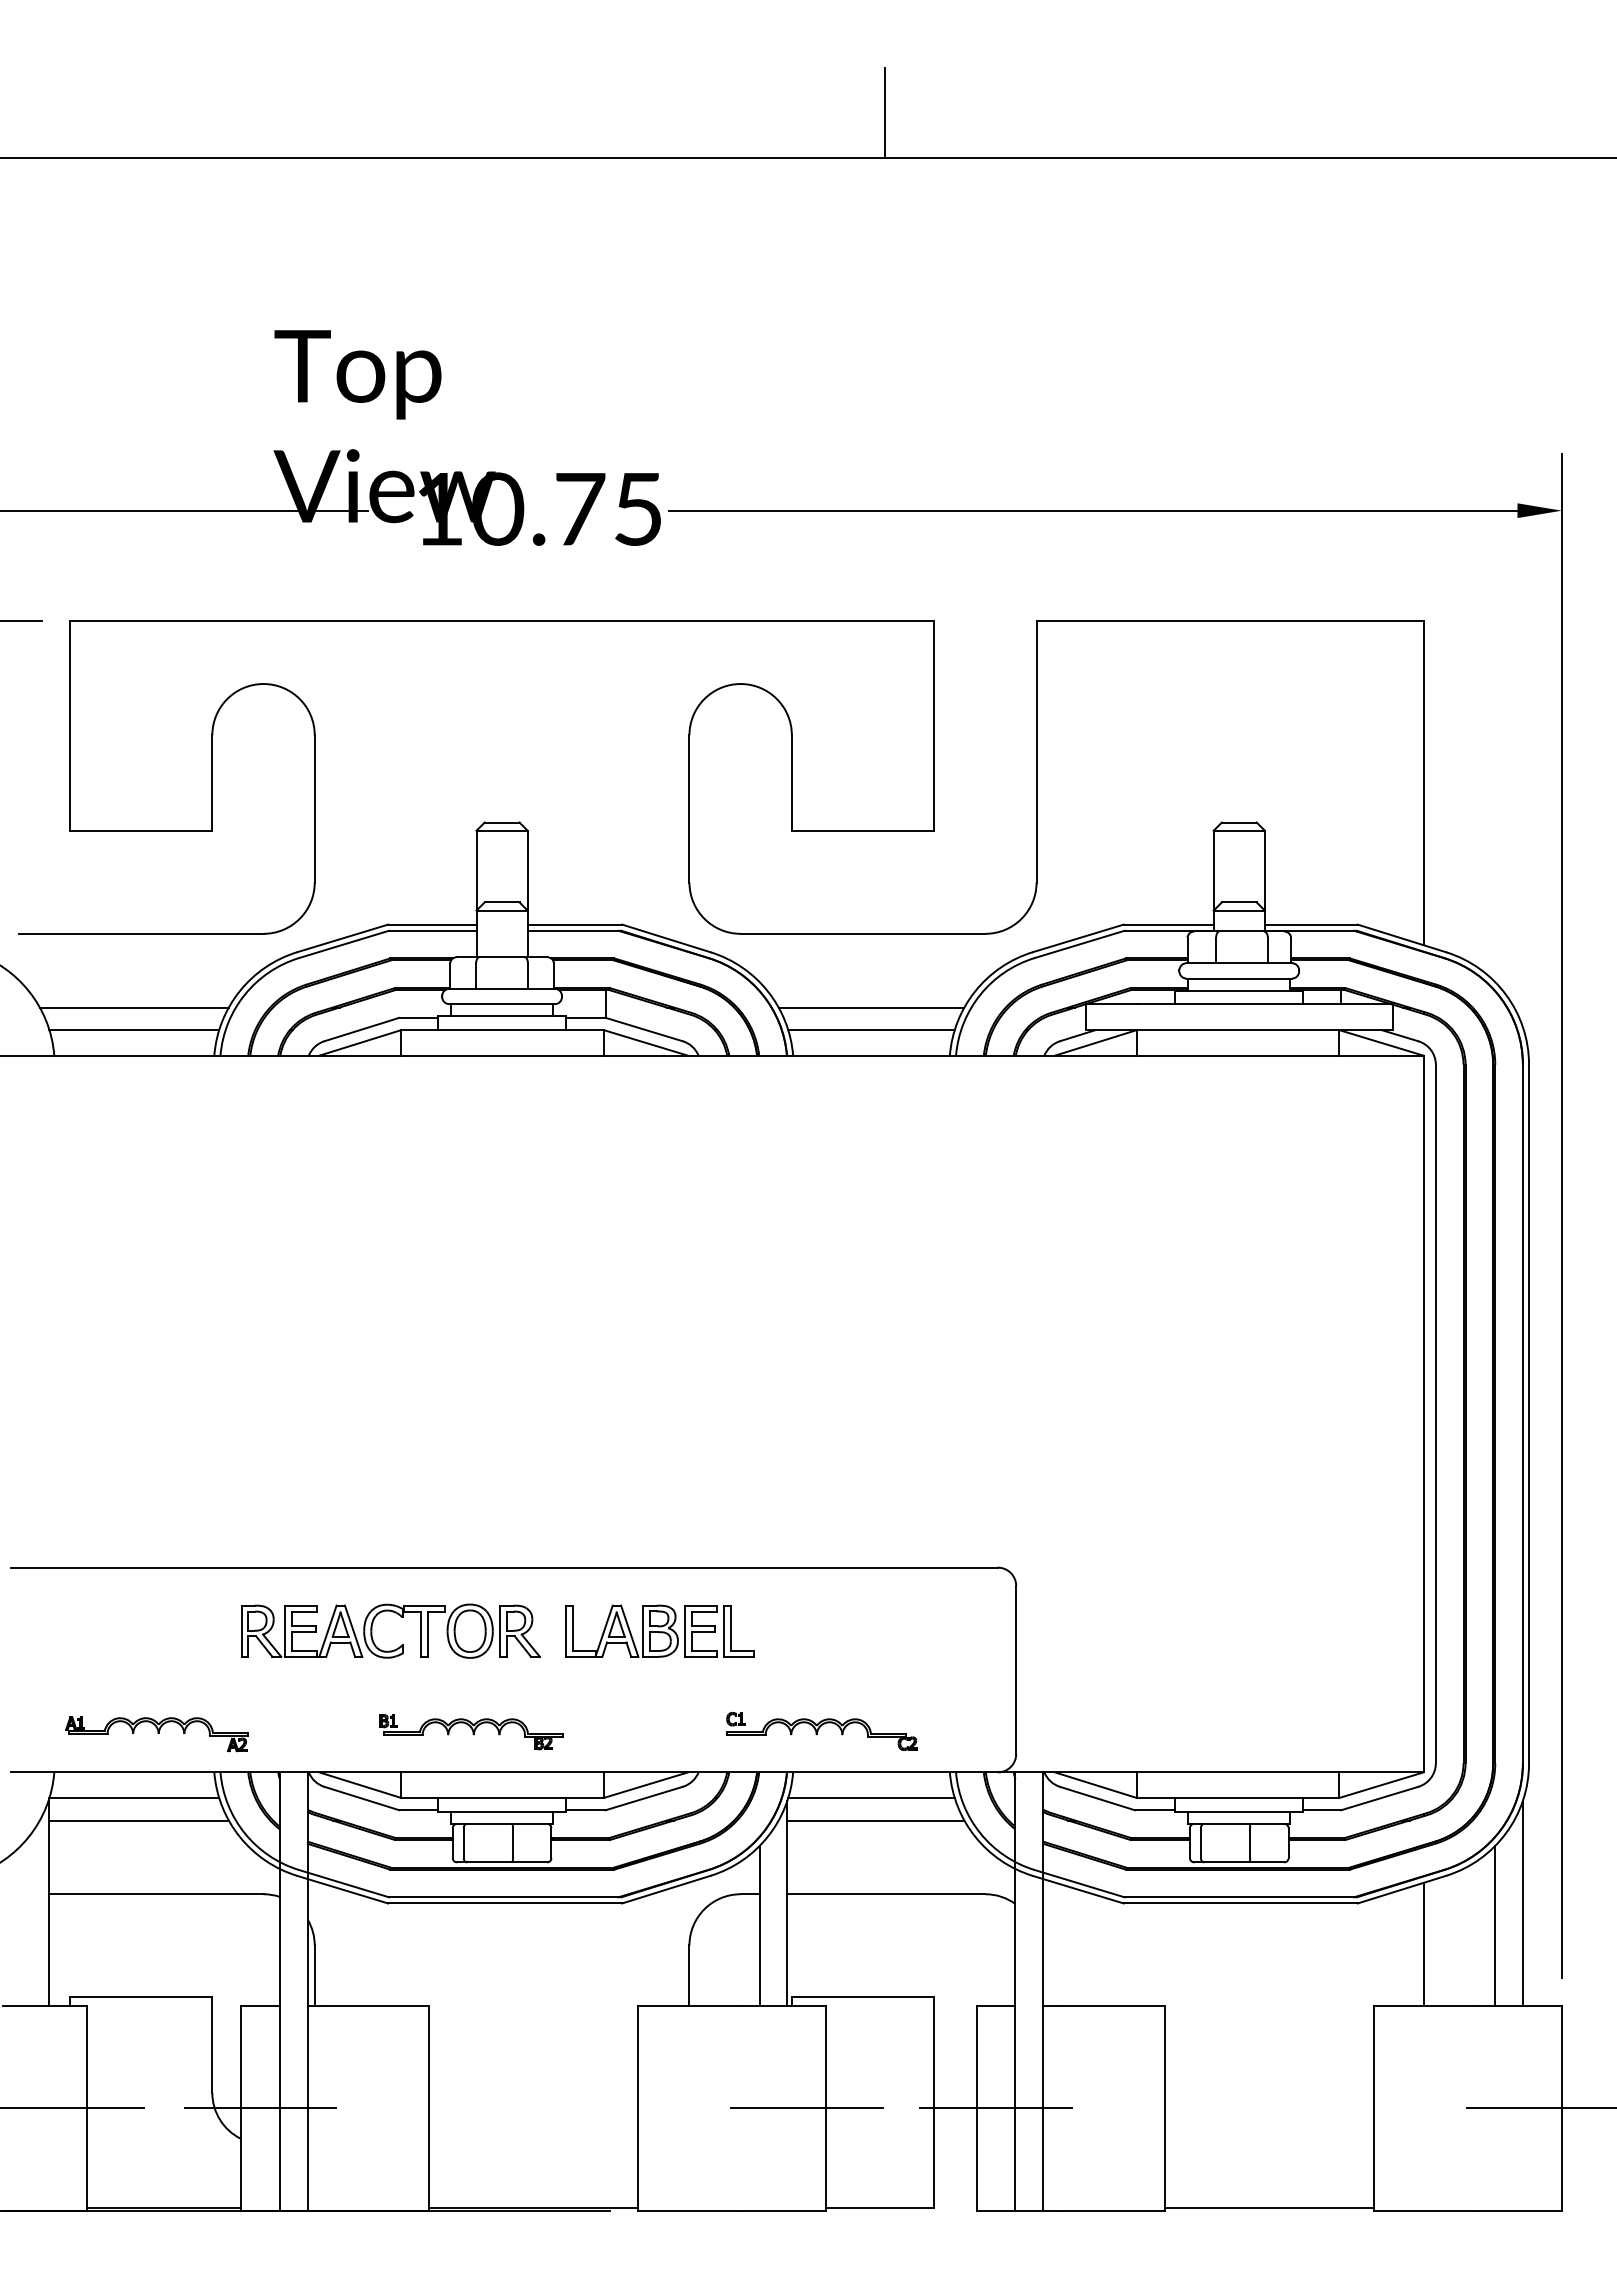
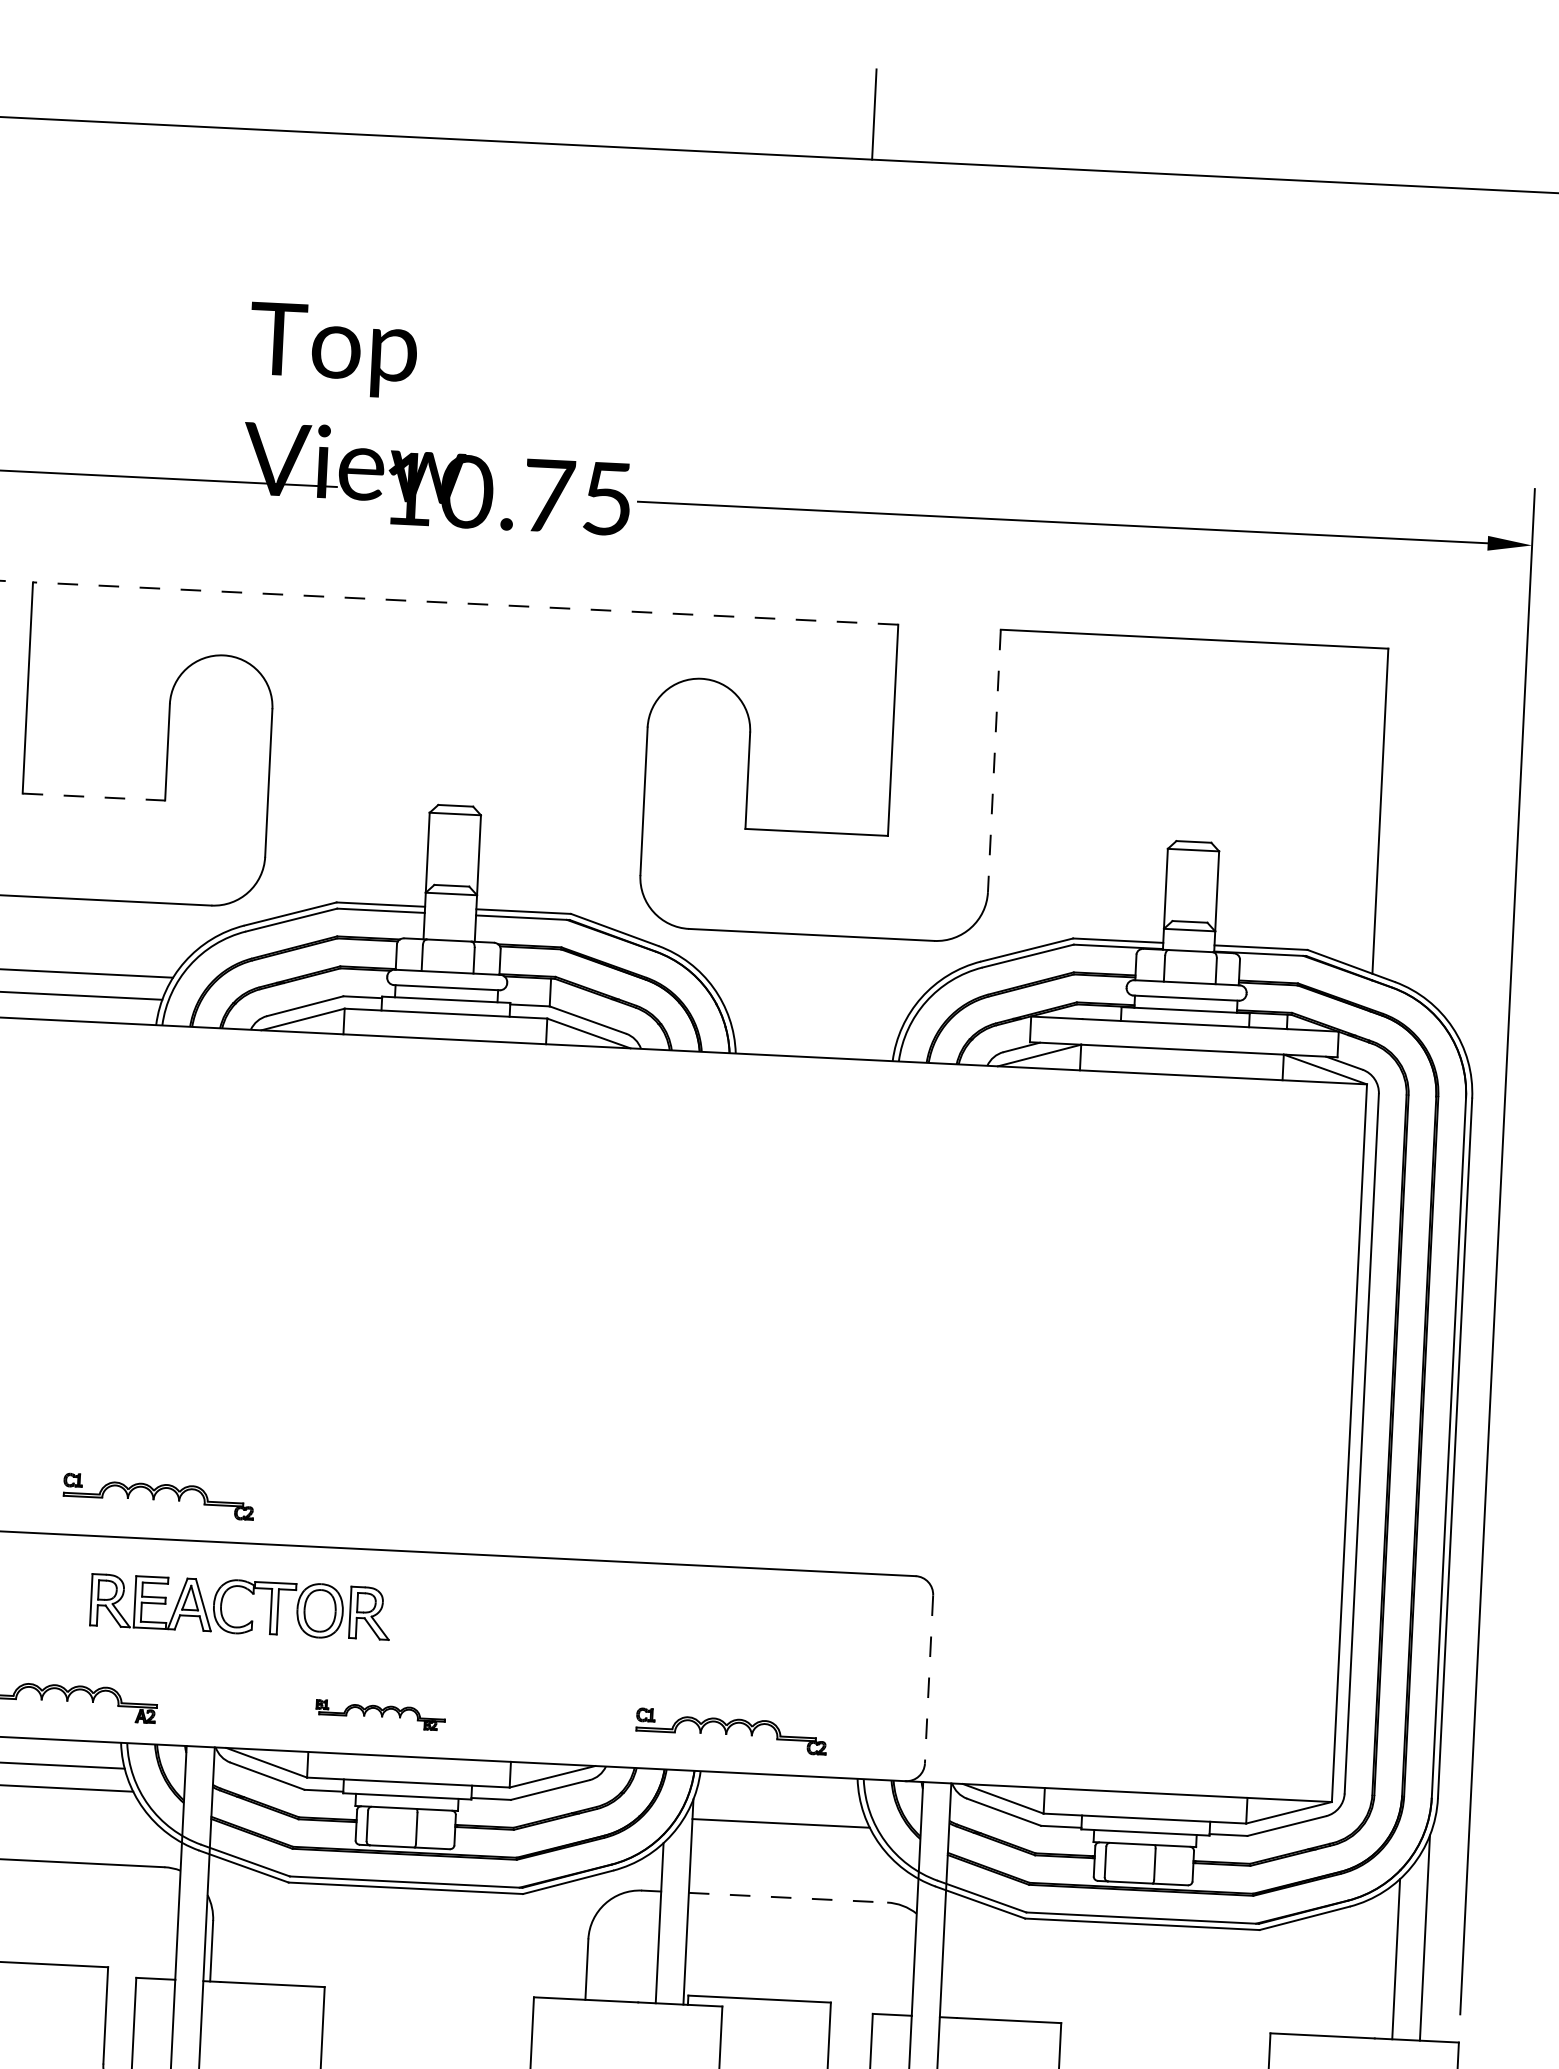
line: (501, 620) -> (465, 603), solid -> dashed
line: (1036, 752) -> (994, 761), solid -> dashed
line: (141, 831) -> (94, 797), solid -> dashed
line: (871, 1007) -> (816, 1009), removed
line: (871, 1030) -> (815, 1032), removed
part: (239, 1525) -> (158, 1496), added
part: (398, 1615) -> (249, 1591), moved
part: (659, 1630) -> (573, 1622), removed
line: (1016, 1670) -> (929, 1680), solid -> dashed
part: (471, 1732) -> (380, 1715), size x0.7
line: (871, 1798) -> (777, 1801), removed
line: (886, 1894) -> (788, 1897), solid -> dashed
line: (1423, 1943) -> (1323, 1973), removed

